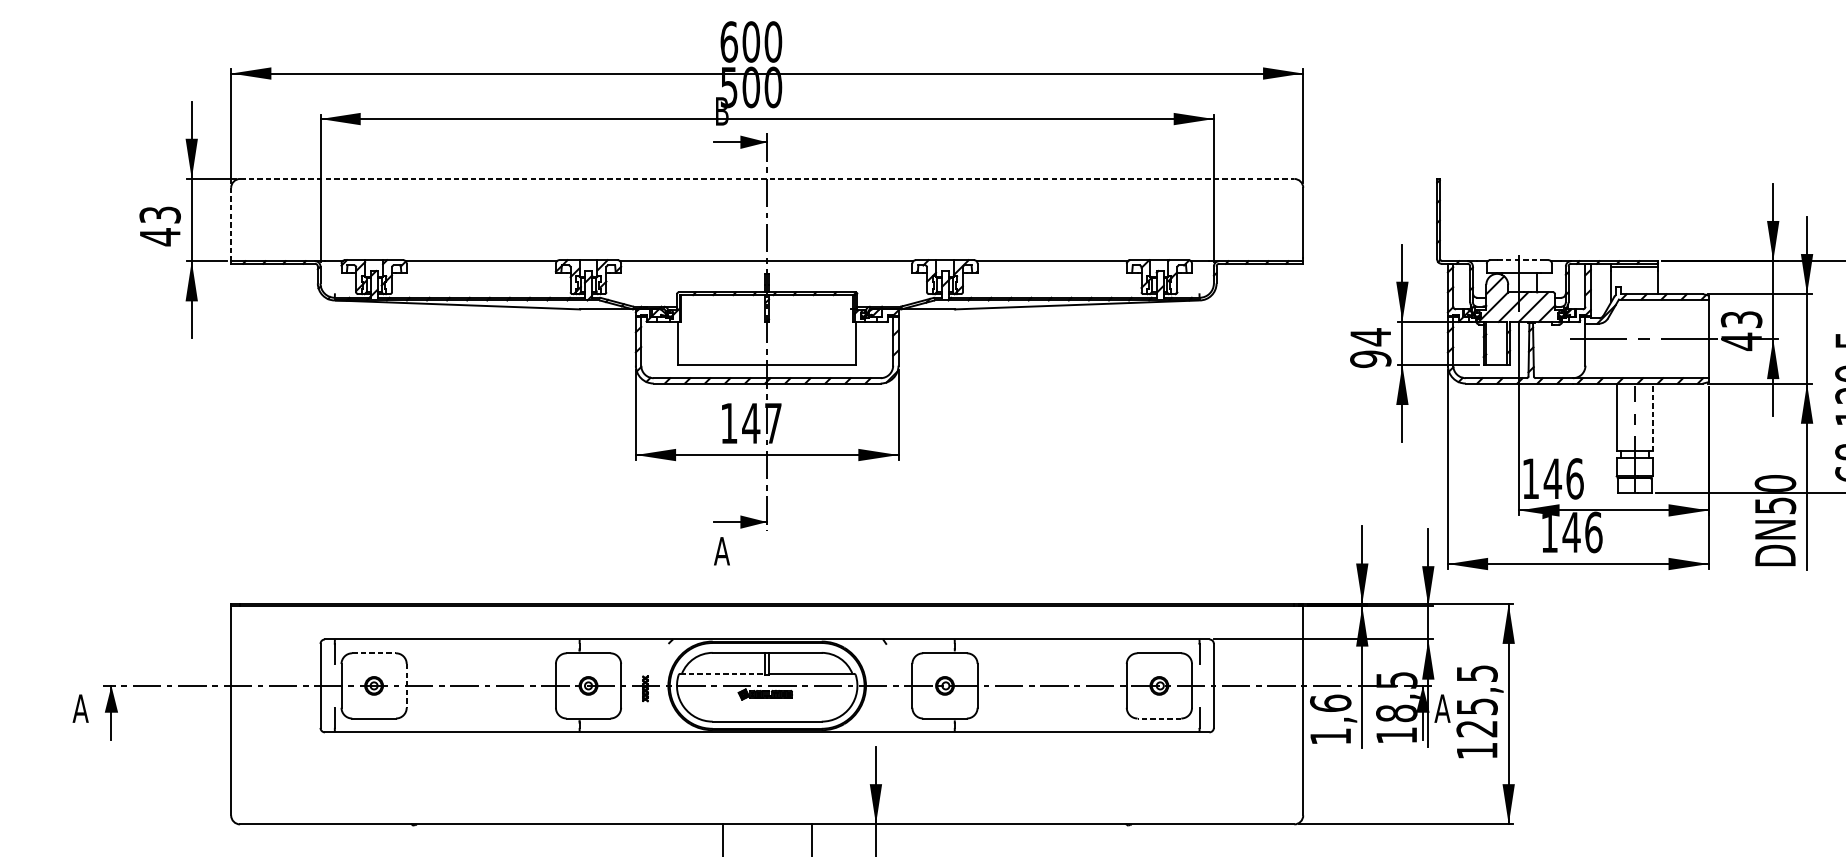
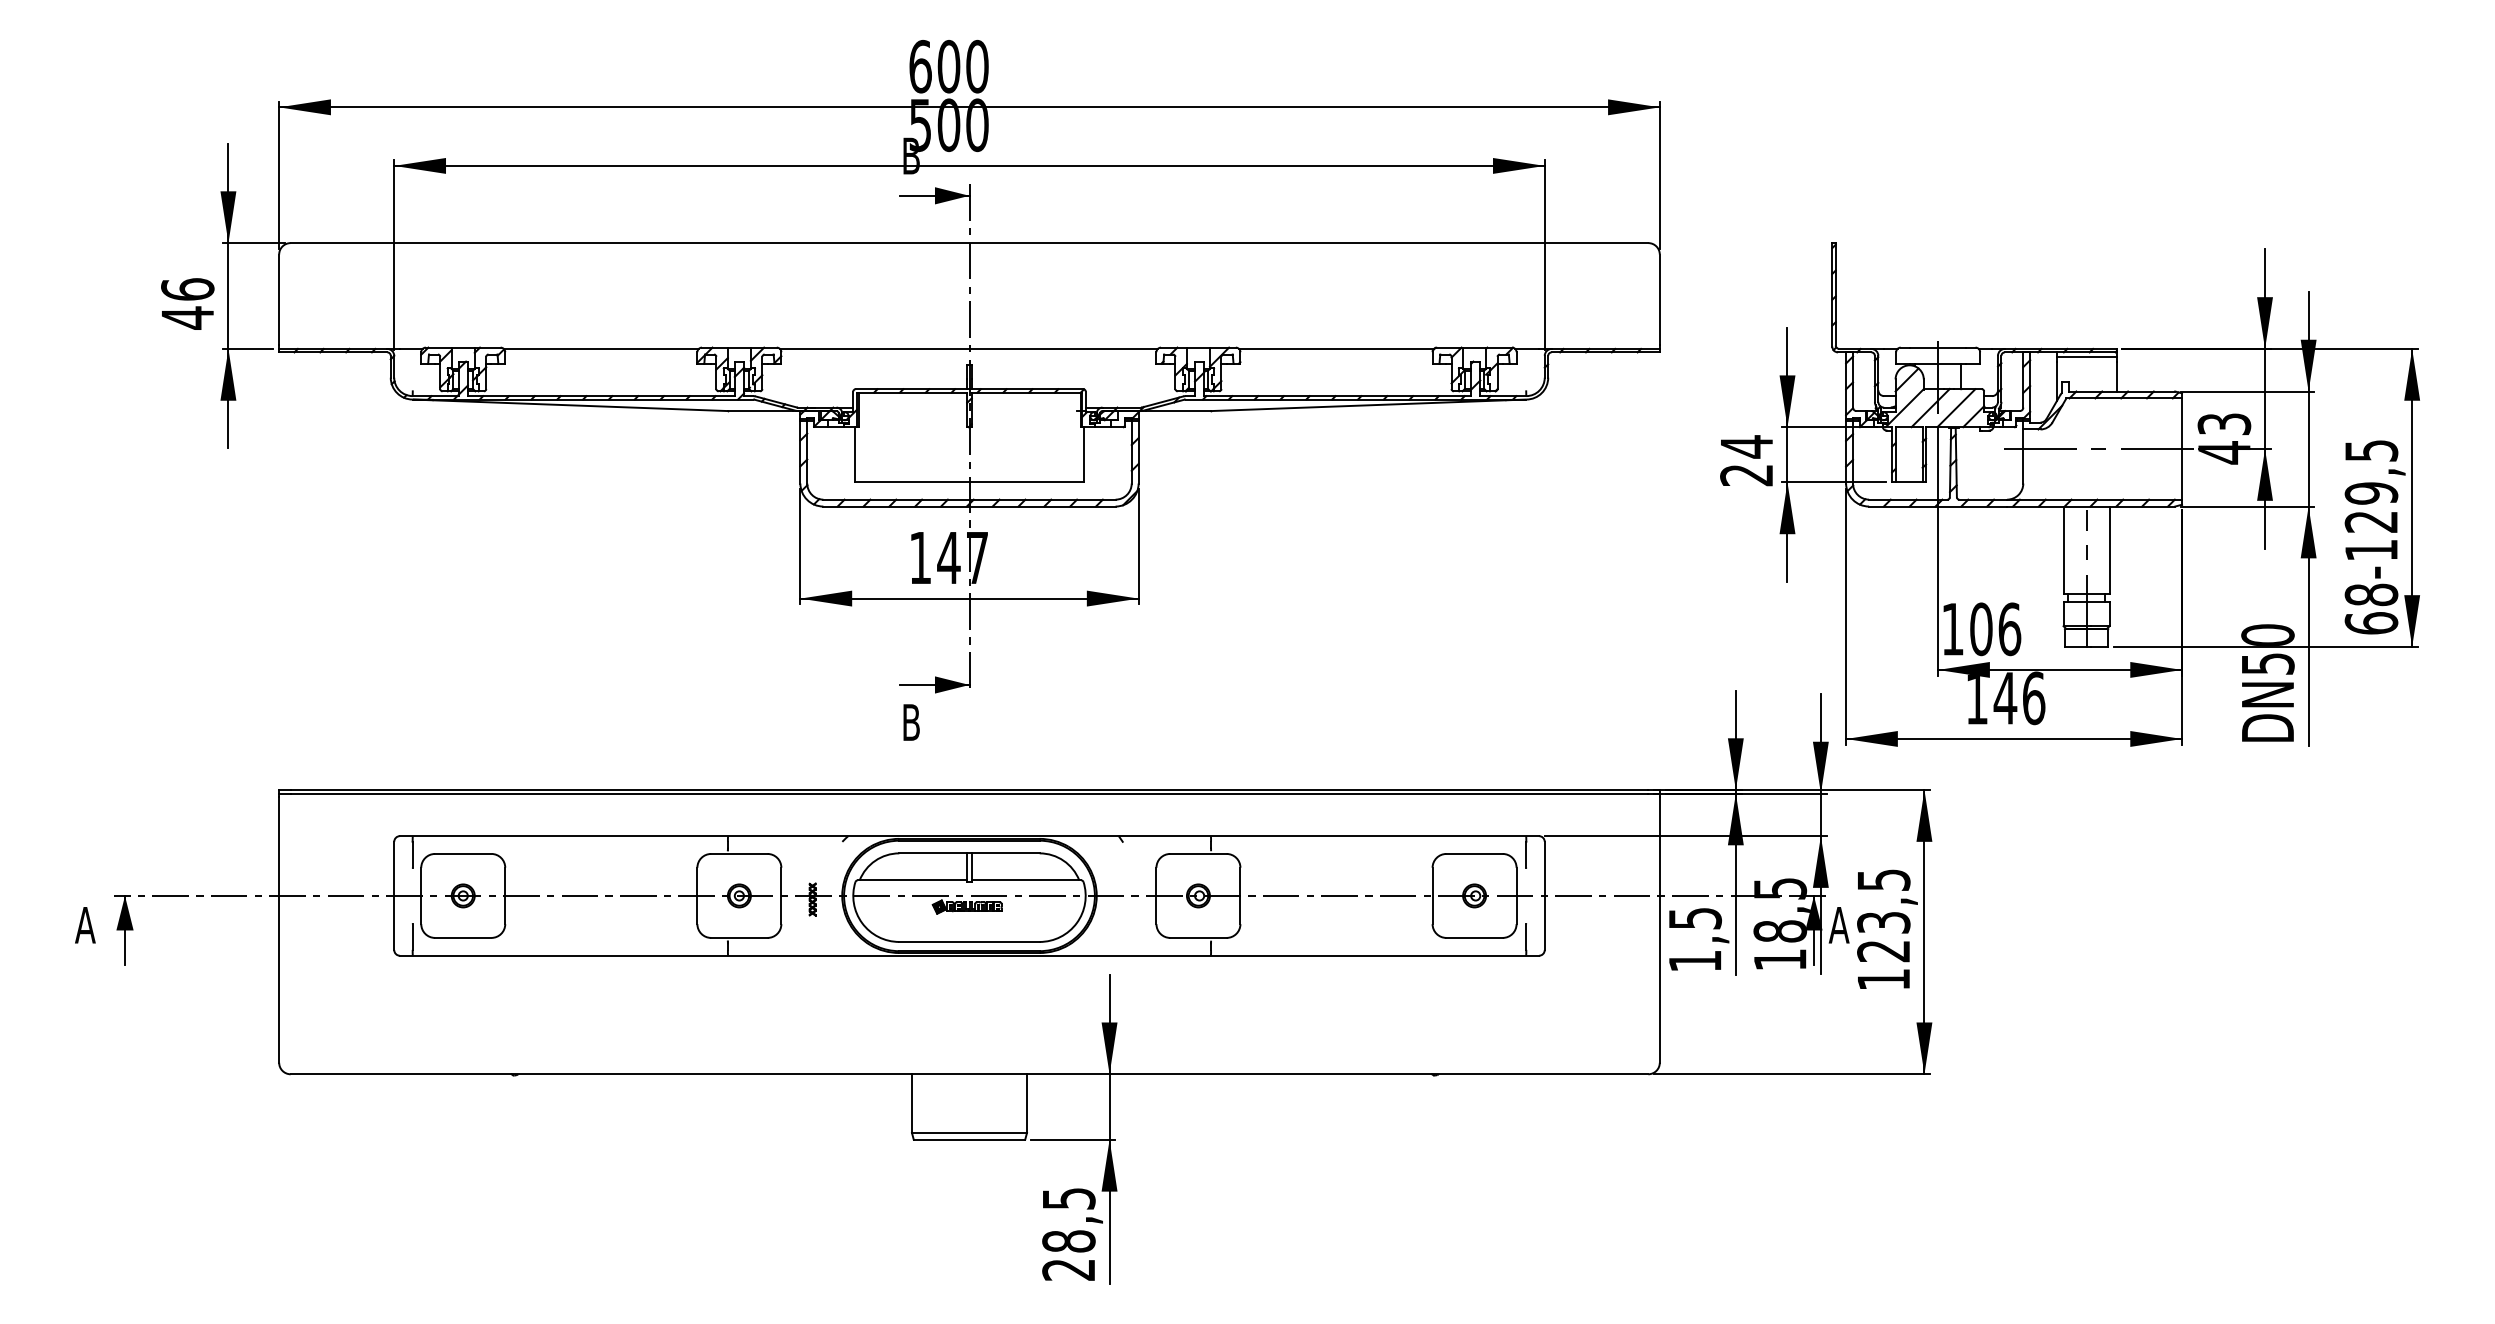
line: (767, 179) -> (969, 243), dashed -> solid
text: (159, 215) -> (187, 289), 43 -> 46
line: (231, 223) -> (279, 300), dashed -> solid
line: (1519, 260) -> (1938, 347), dashed -> solid
text: (1370, 359) -> (1746, 475), 94 -> 24
line: (1652, 417) -> (2109, 550), dashed -> solid
text: (1553, 479) -> (1981, 629), 146 -> 106
text: (721, 551) -> (910, 722), A -> B
line: (374, 652) -> (463, 853), dashed -> solid
line: (722, 673) -> (912, 880), dashed -> solid
line: (406, 686) -> (505, 896), dashed -> solid
text: (1330, 703) -> (1695, 918), 1,6 -> 1,5
text: (1476, 706) -> (1883, 922), 125,5 -> 123,5
line: (1159, 718) -> (1474, 937), dashed -> solid

